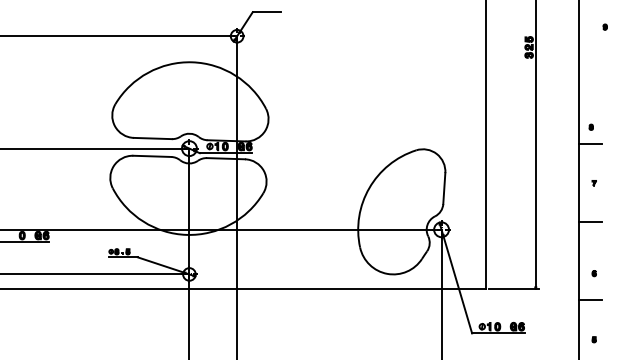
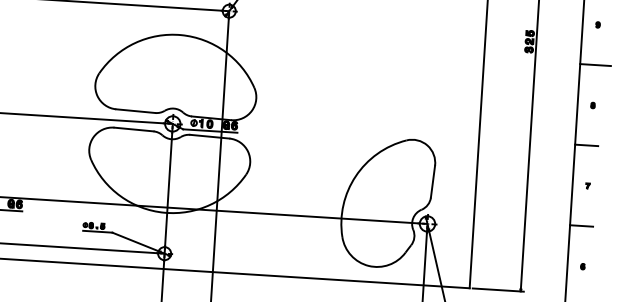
part: (604, 26) -> (597, 24), moved
line: (594, 66) -> (595, 65), added
part: (590, 126) -> (592, 104), moved
part: (593, 273) -> (582, 266), moved

